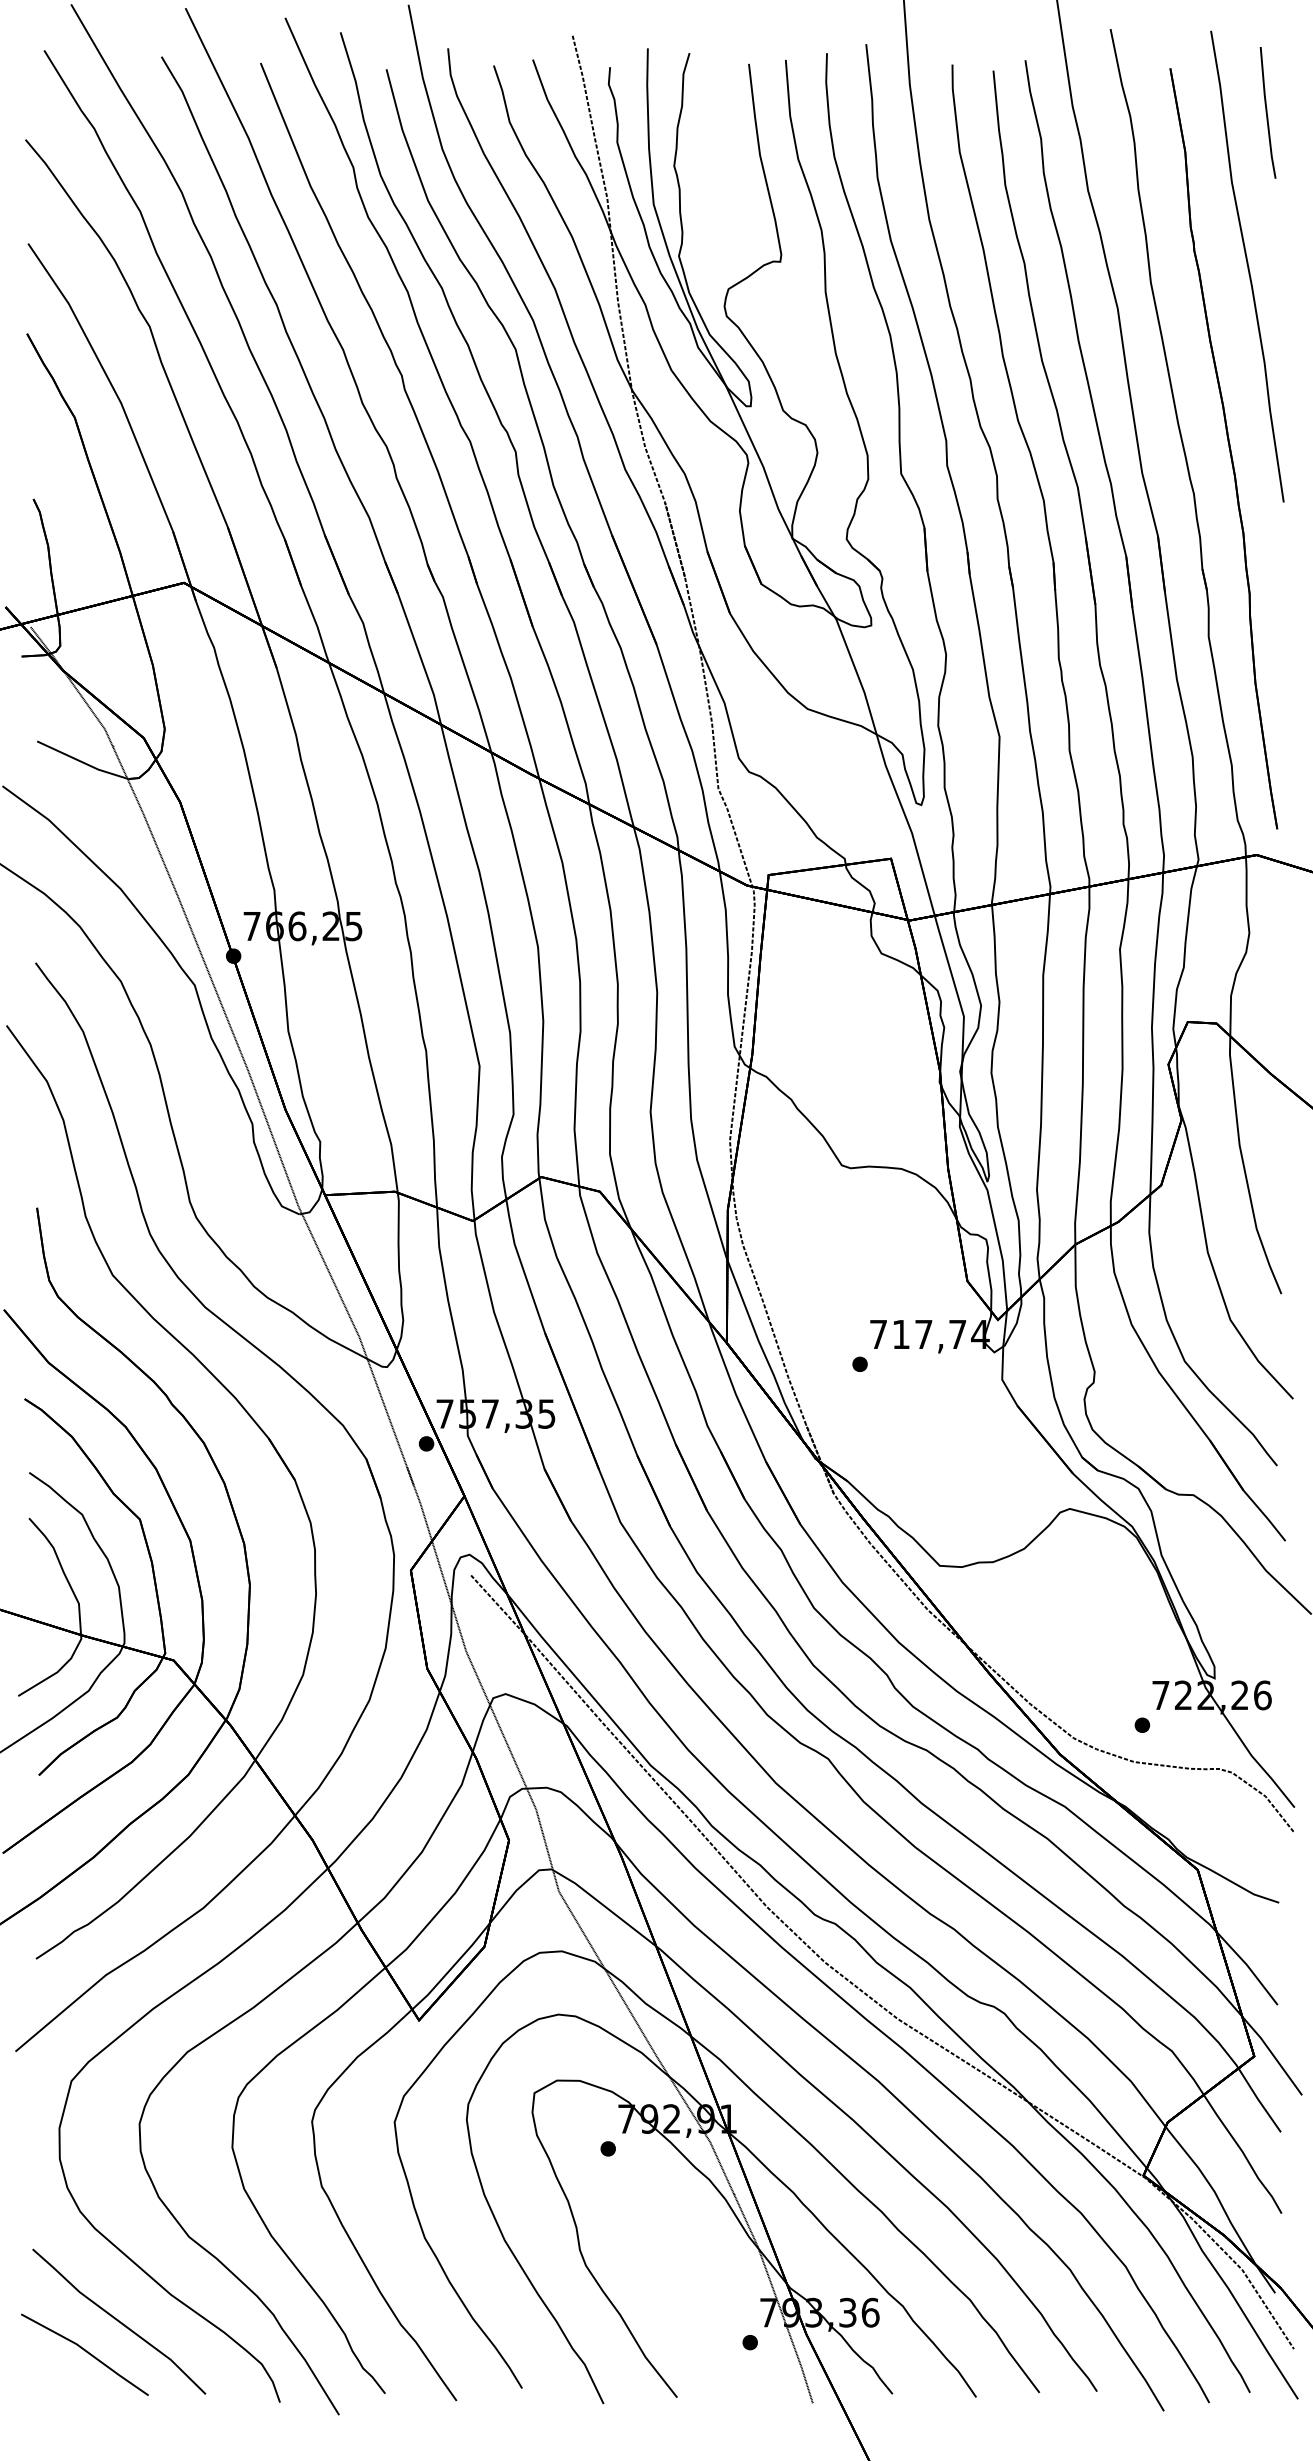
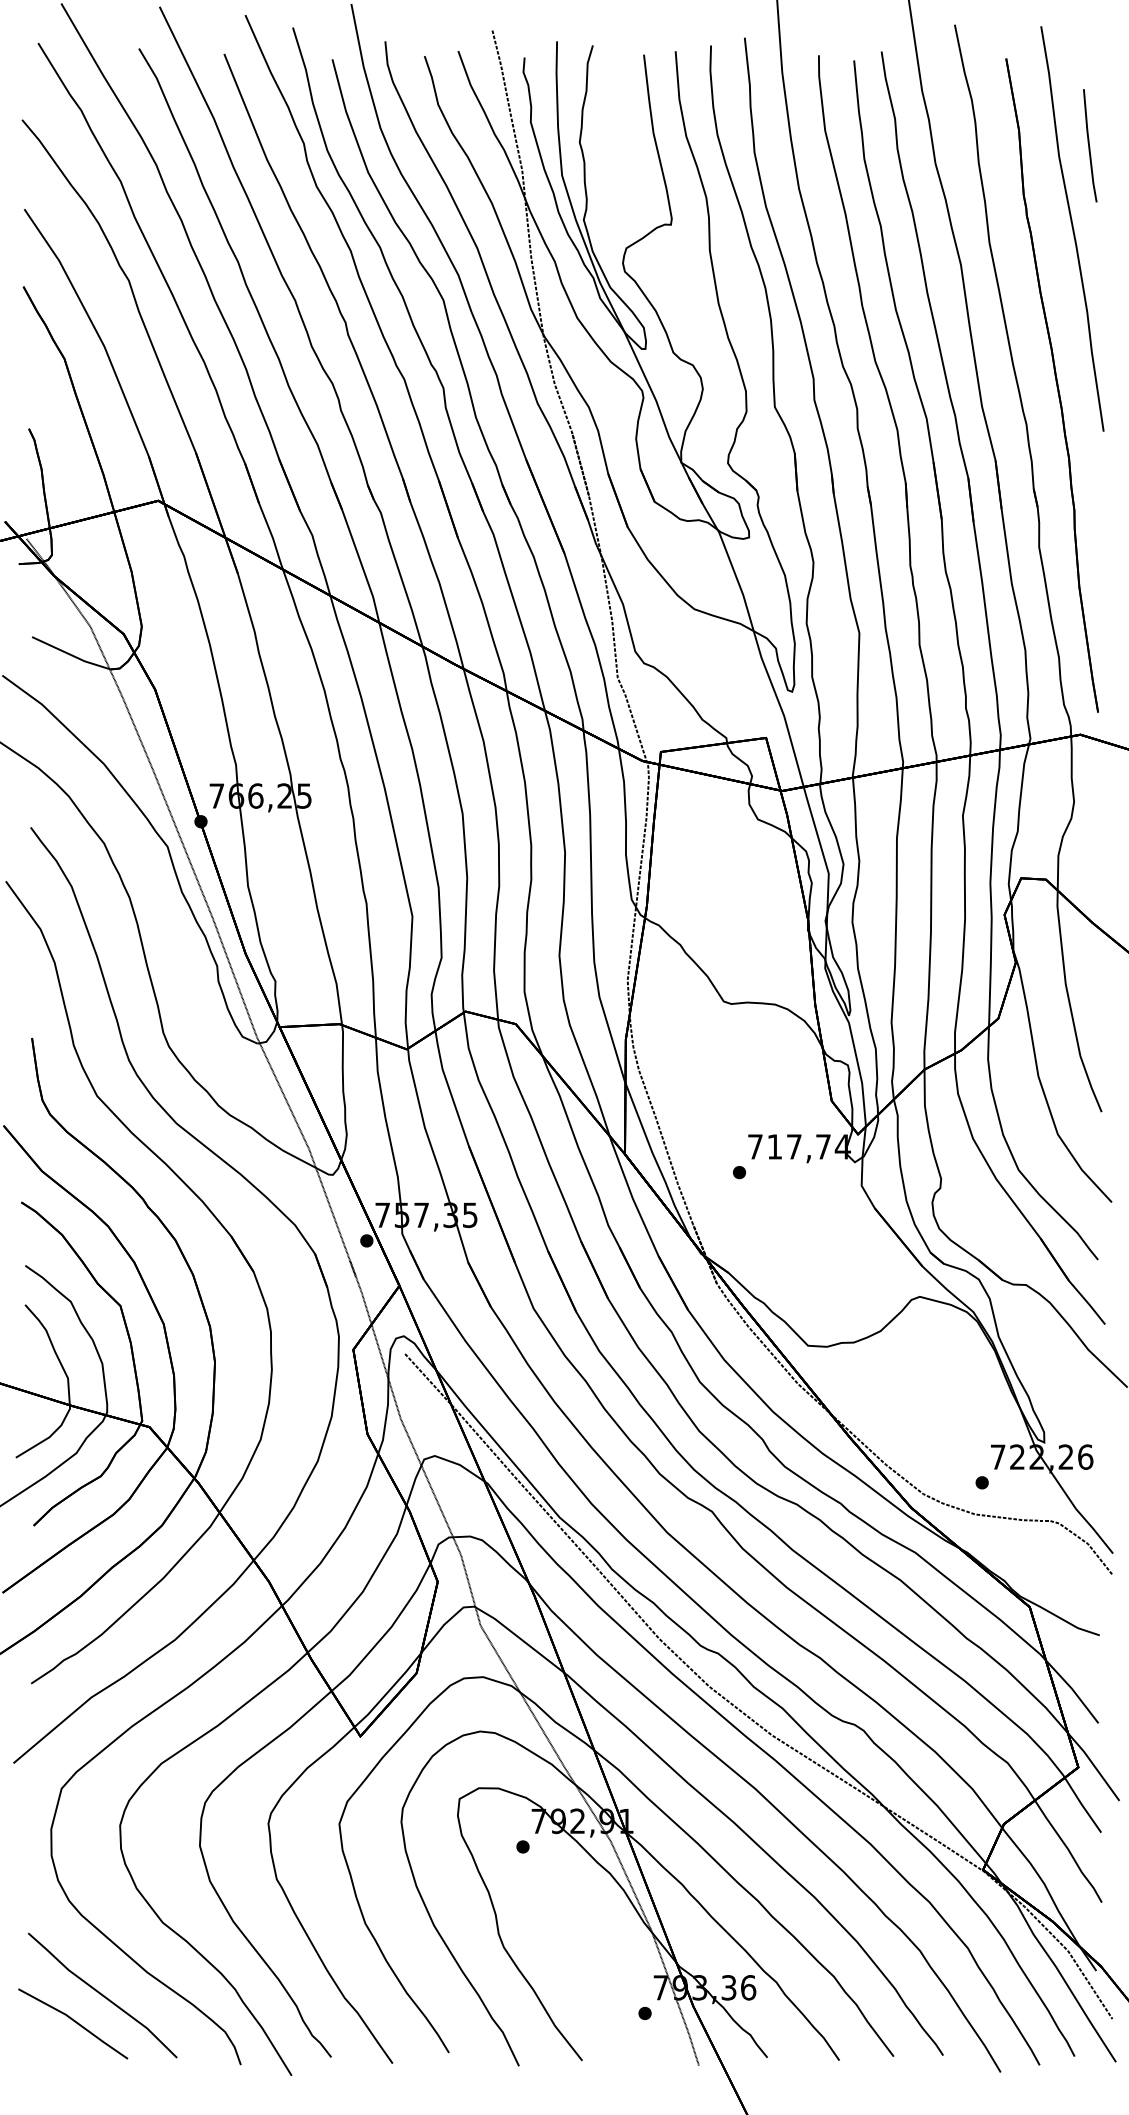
part: (1267, 112) -> (1089, 145), moved

